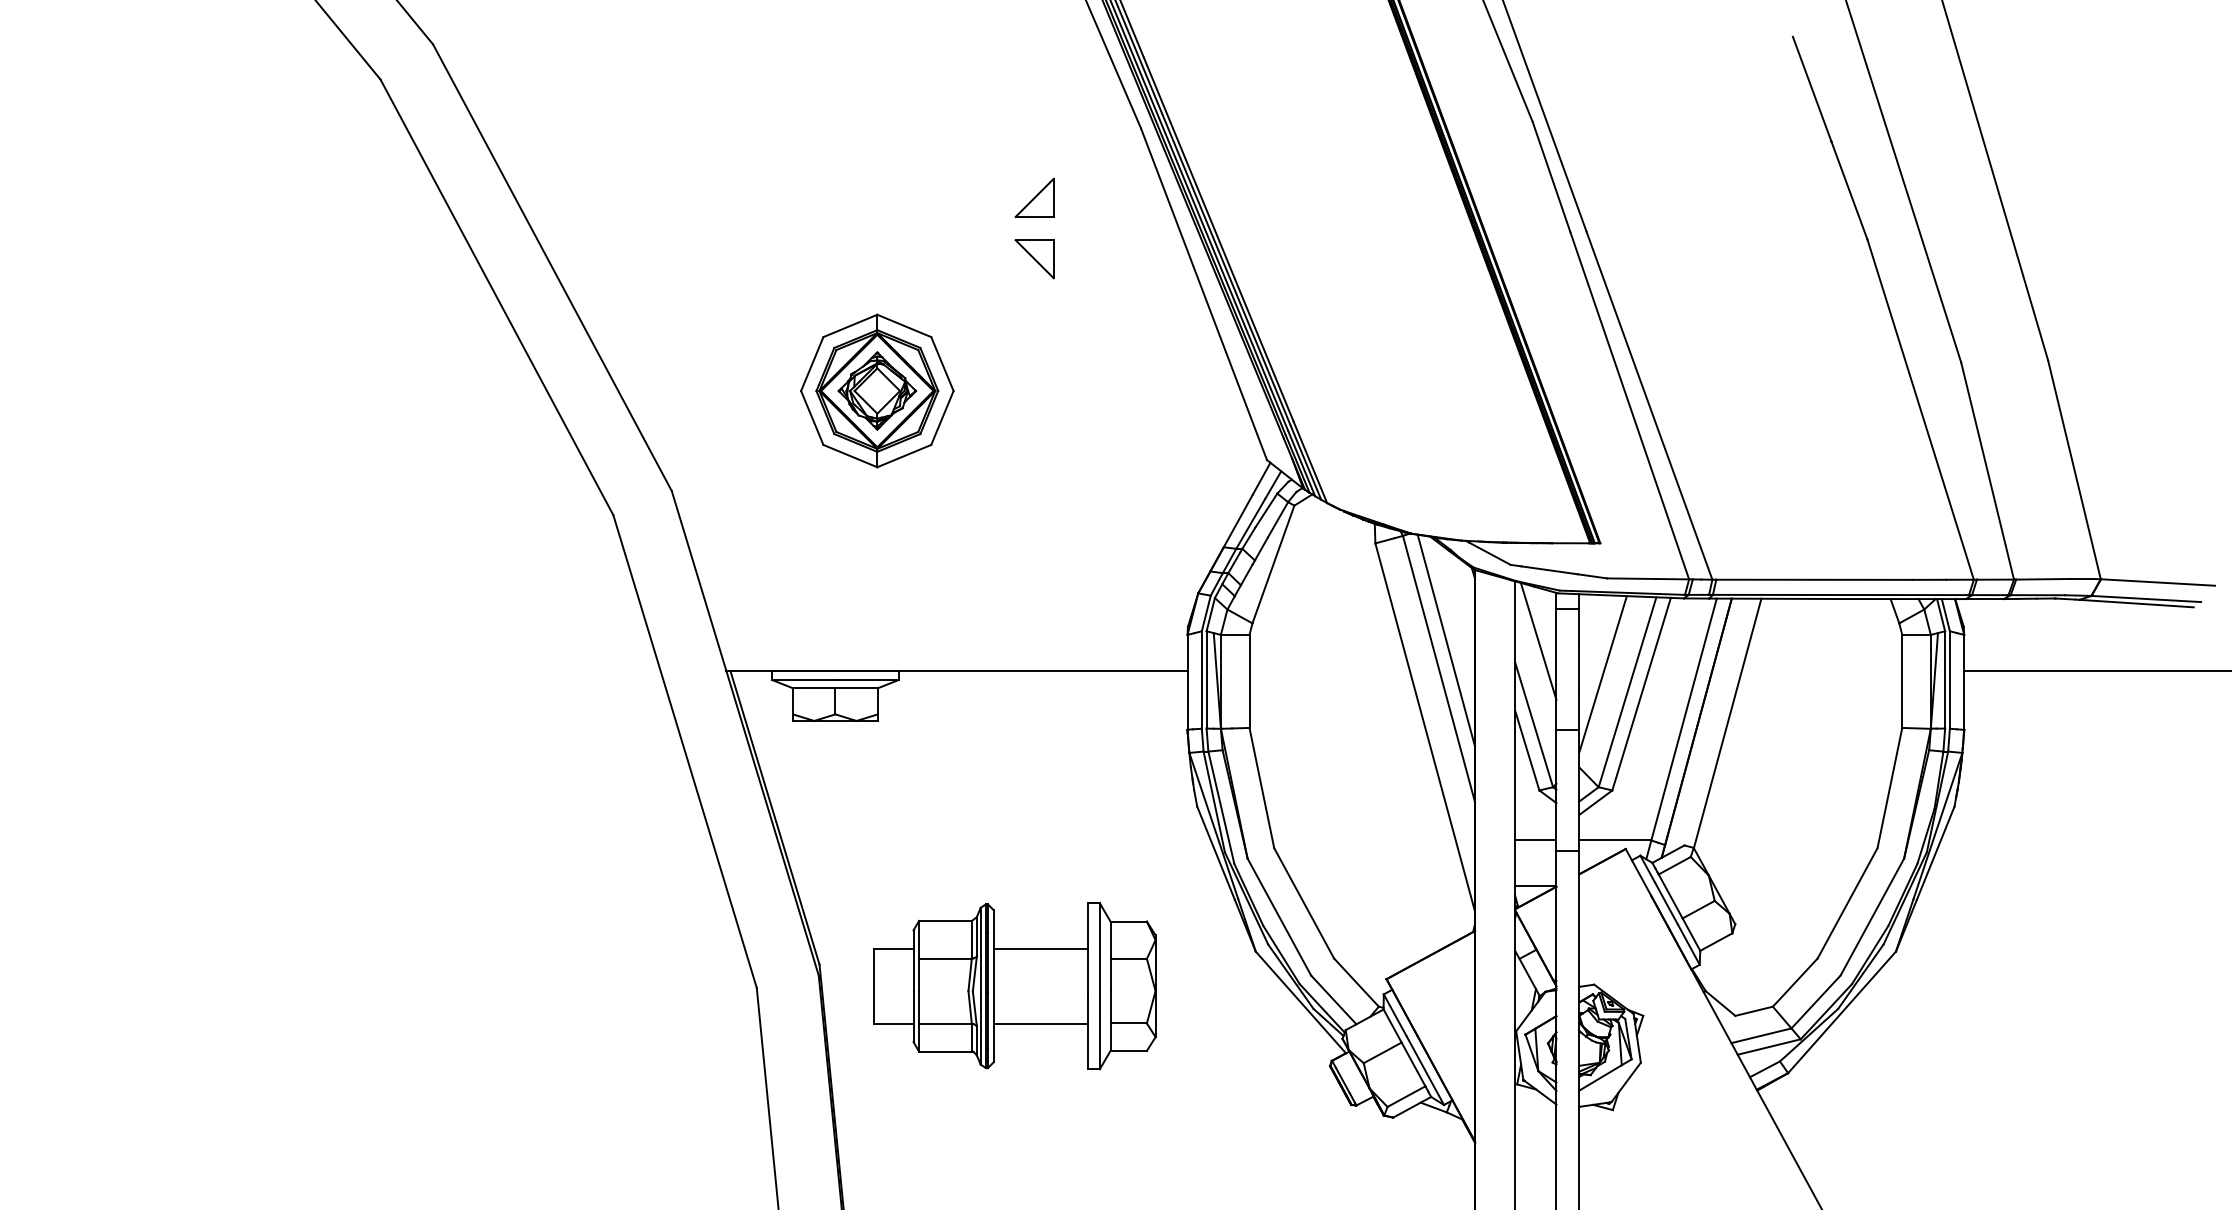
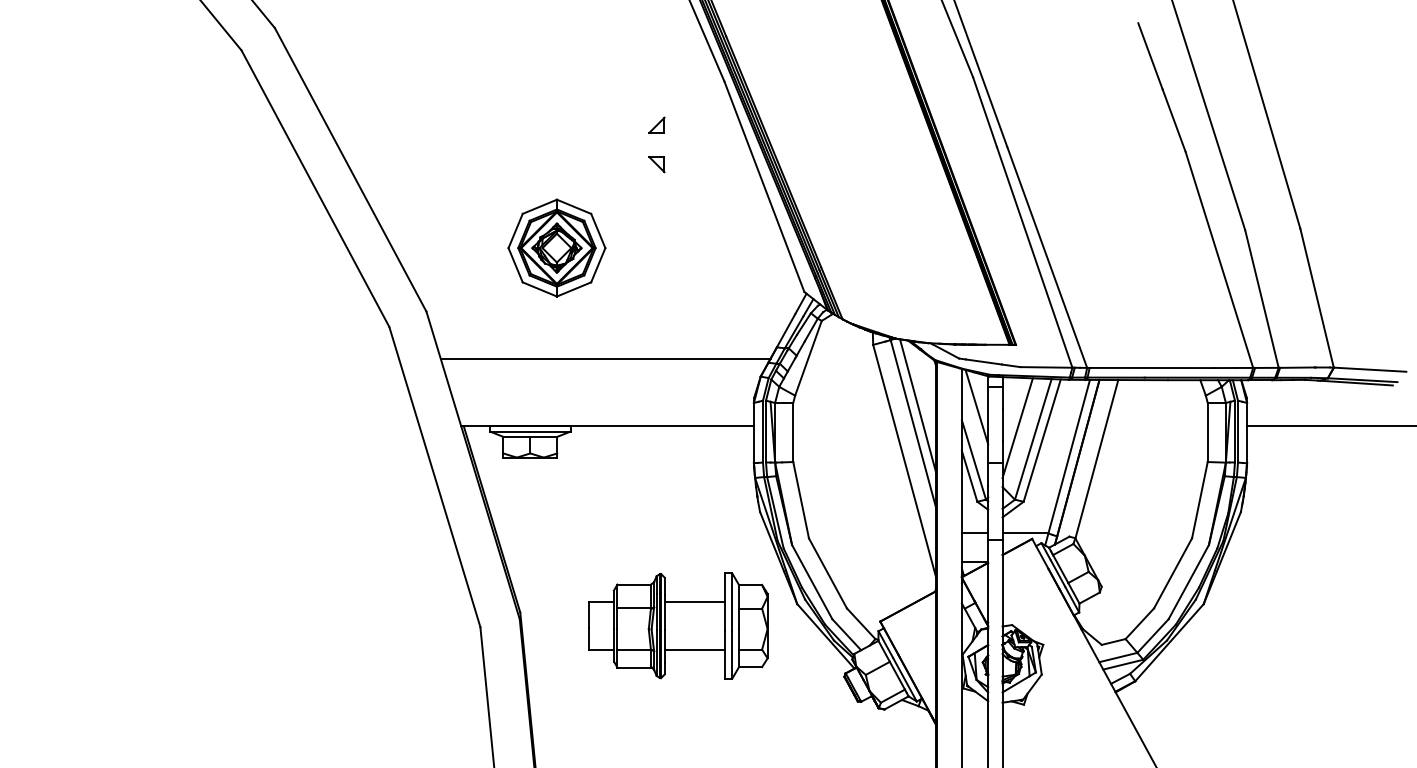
part: (1034, 196) -> (656, 124), size x0.62
part: (1034, 259) -> (656, 164), size x0.62
line: (953, 564) -> (605, 358), added
part: (1015, 985) -> (678, 625), moved

